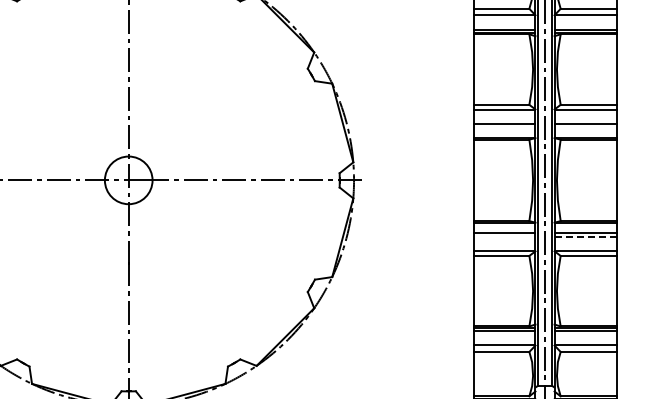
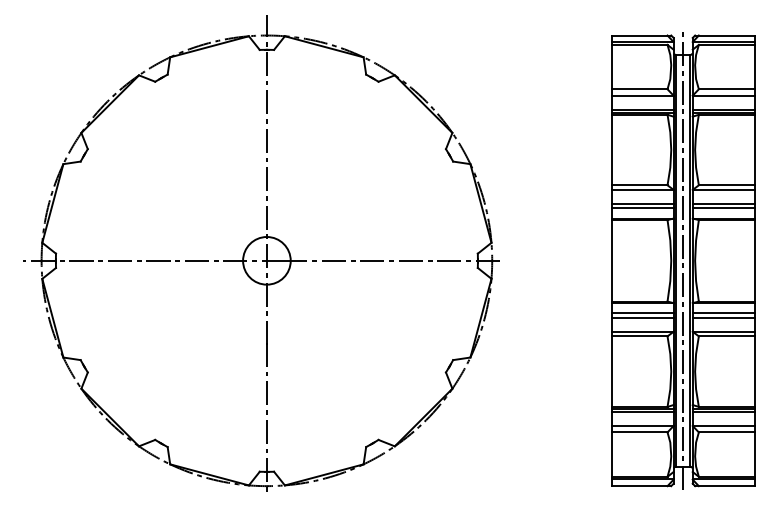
line: (504, 128) -> (642, 208), added
line: (585, 128) -> (723, 208), added
line: (504, 237) -> (642, 317), added
line: (585, 237) -> (723, 317), dashed -> solid

